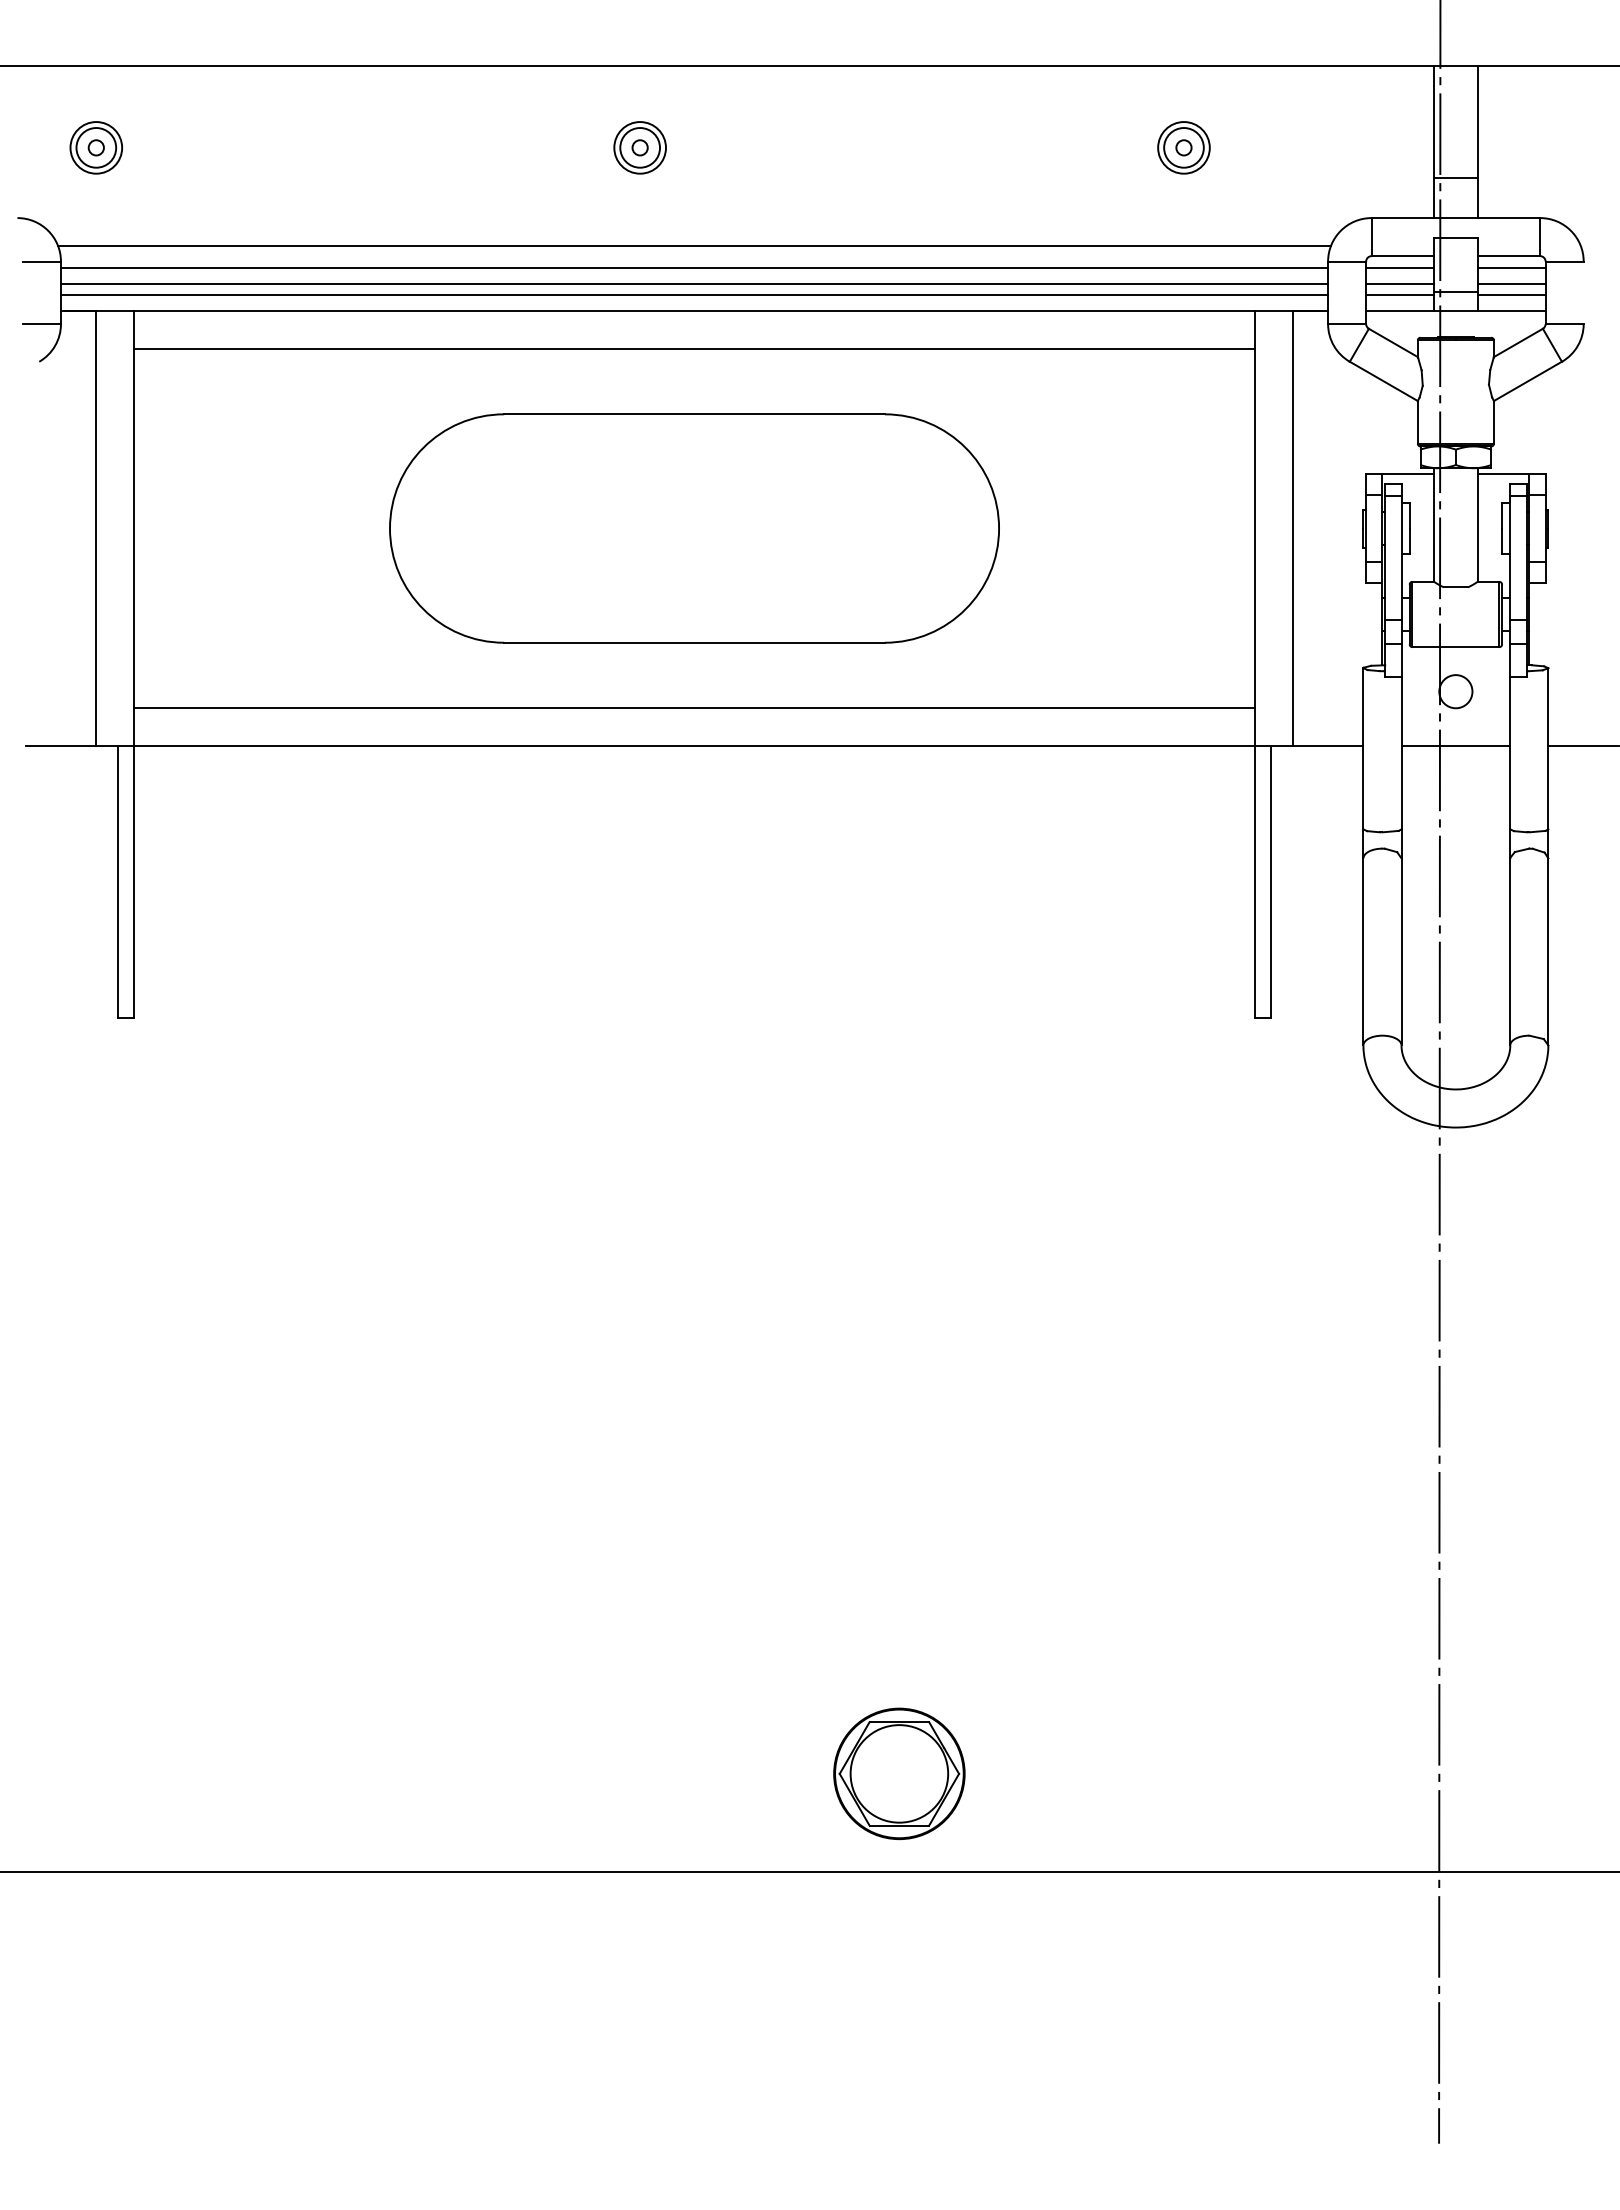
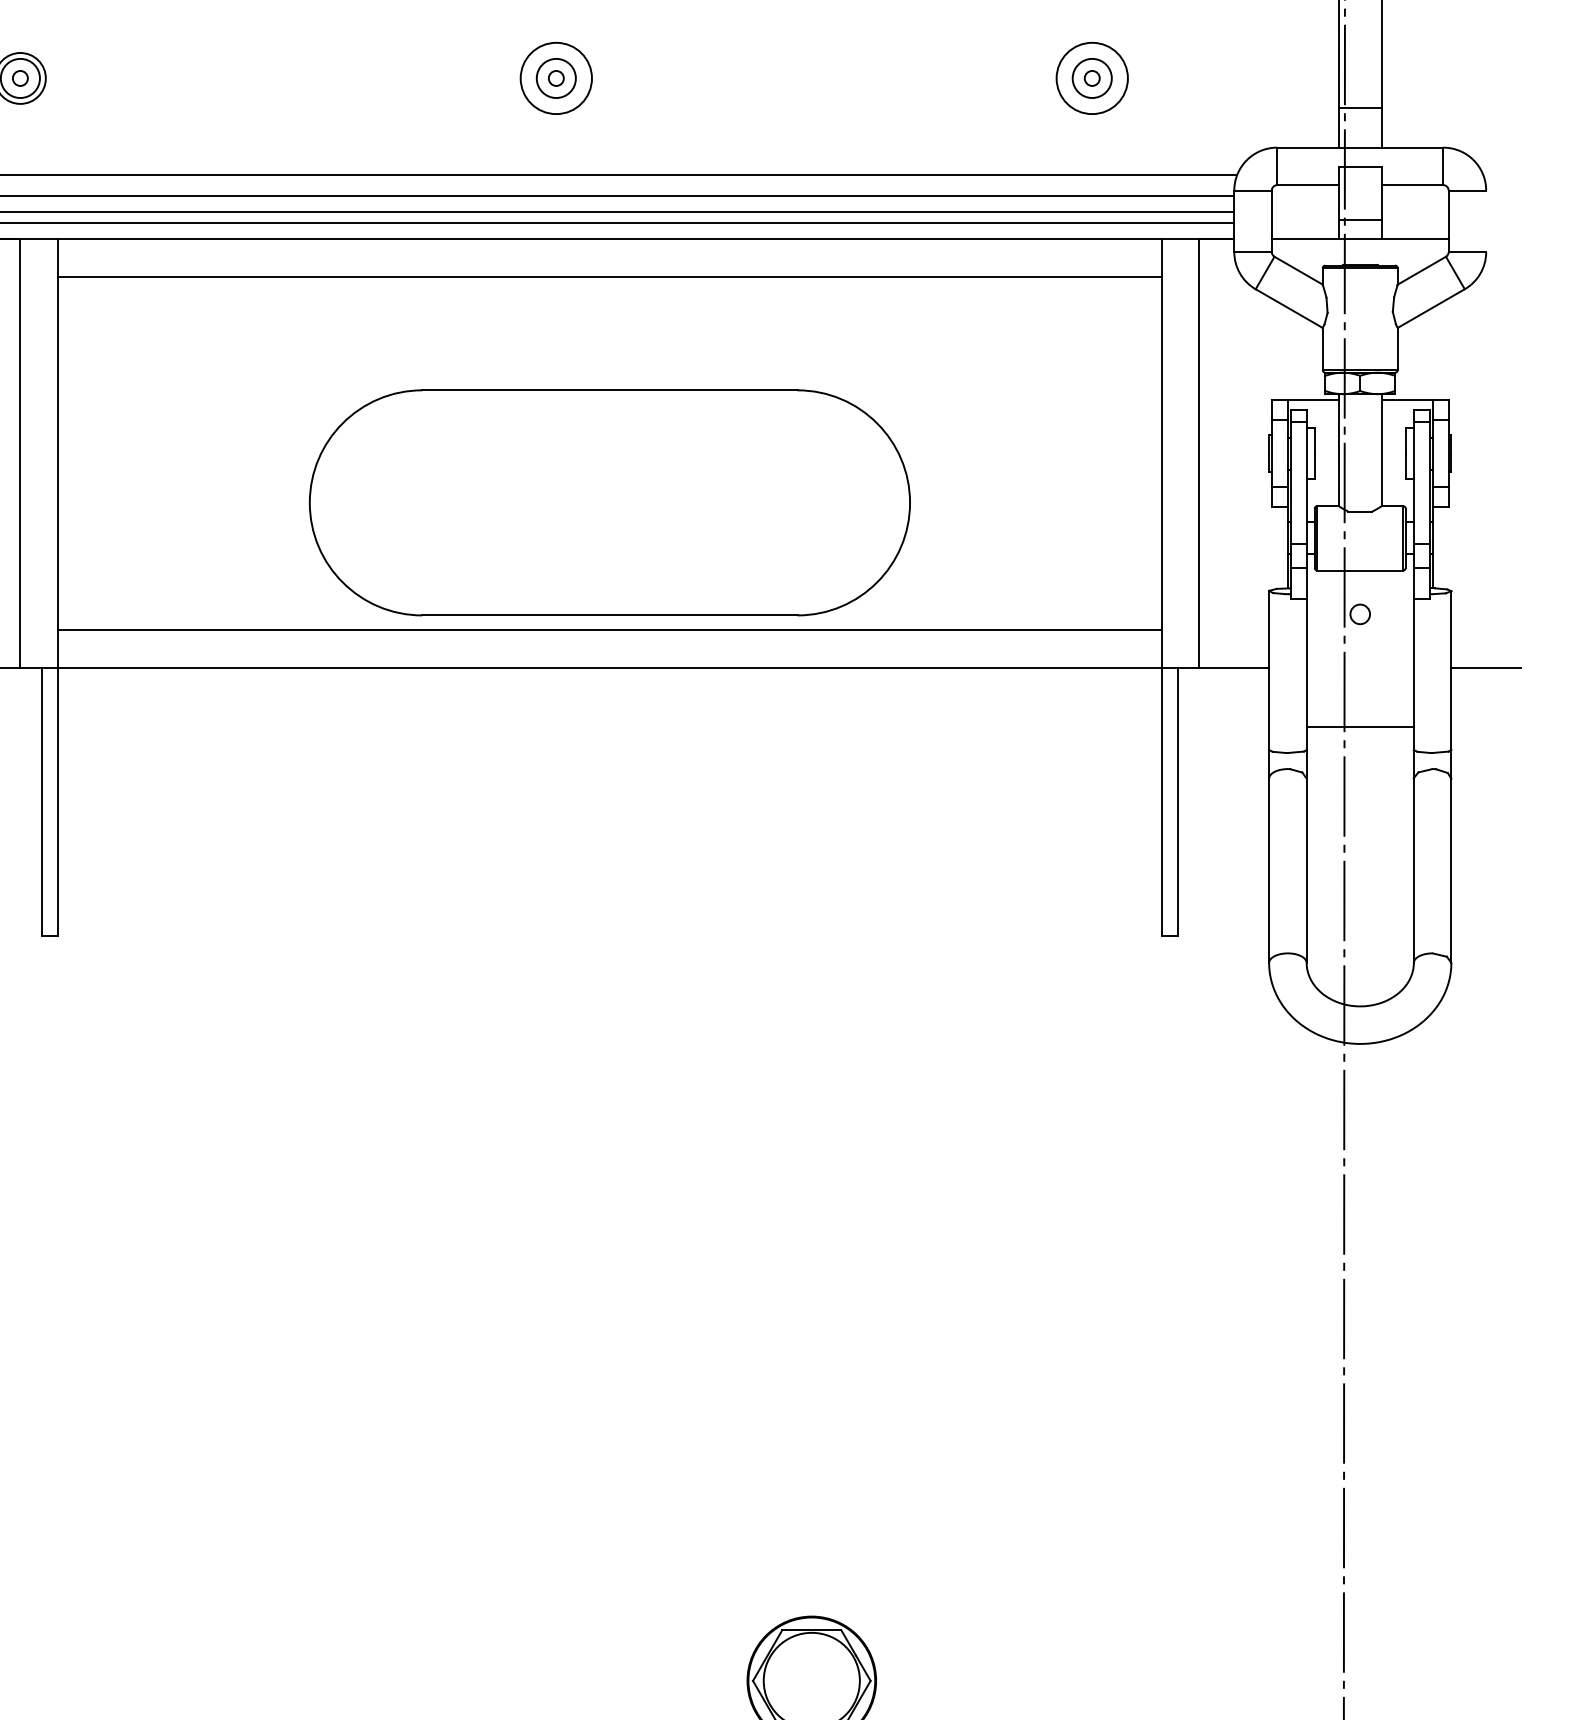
circle: (639, 147) -> (555, 78), size x1.4
circle: (1183, 147) -> (1091, 78), size x1.4
line: (1400, 267) -> (1305, 196), removed
line: (1511, 267) -> (1415, 196), removed
line: (1400, 283) -> (1305, 212), removed
line: (1511, 283) -> (1415, 212), removed
line: (1400, 294) -> (1305, 222), removed
line: (1511, 294) -> (1415, 222), removed
part: (694, 528) -> (609, 502), moved
circle: (1455, 691) -> (1359, 614), size x0.6
line: (1455, 746) -> (1359, 727), moved

